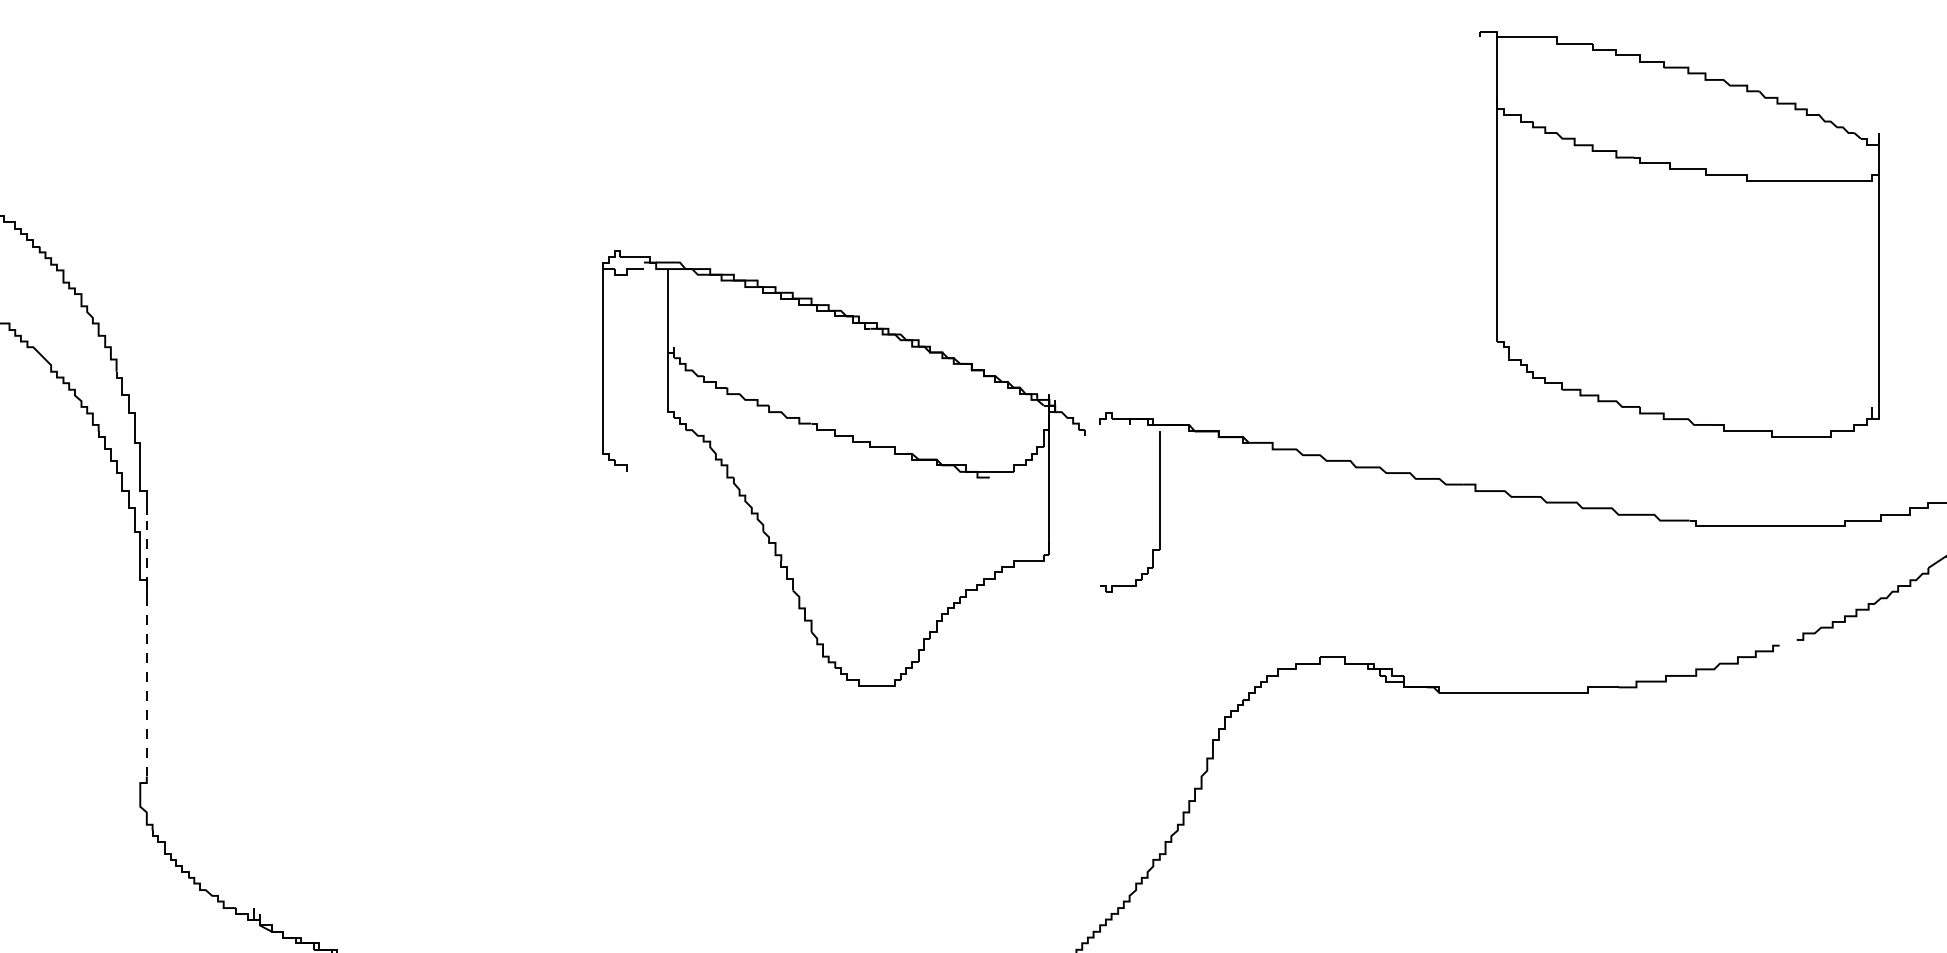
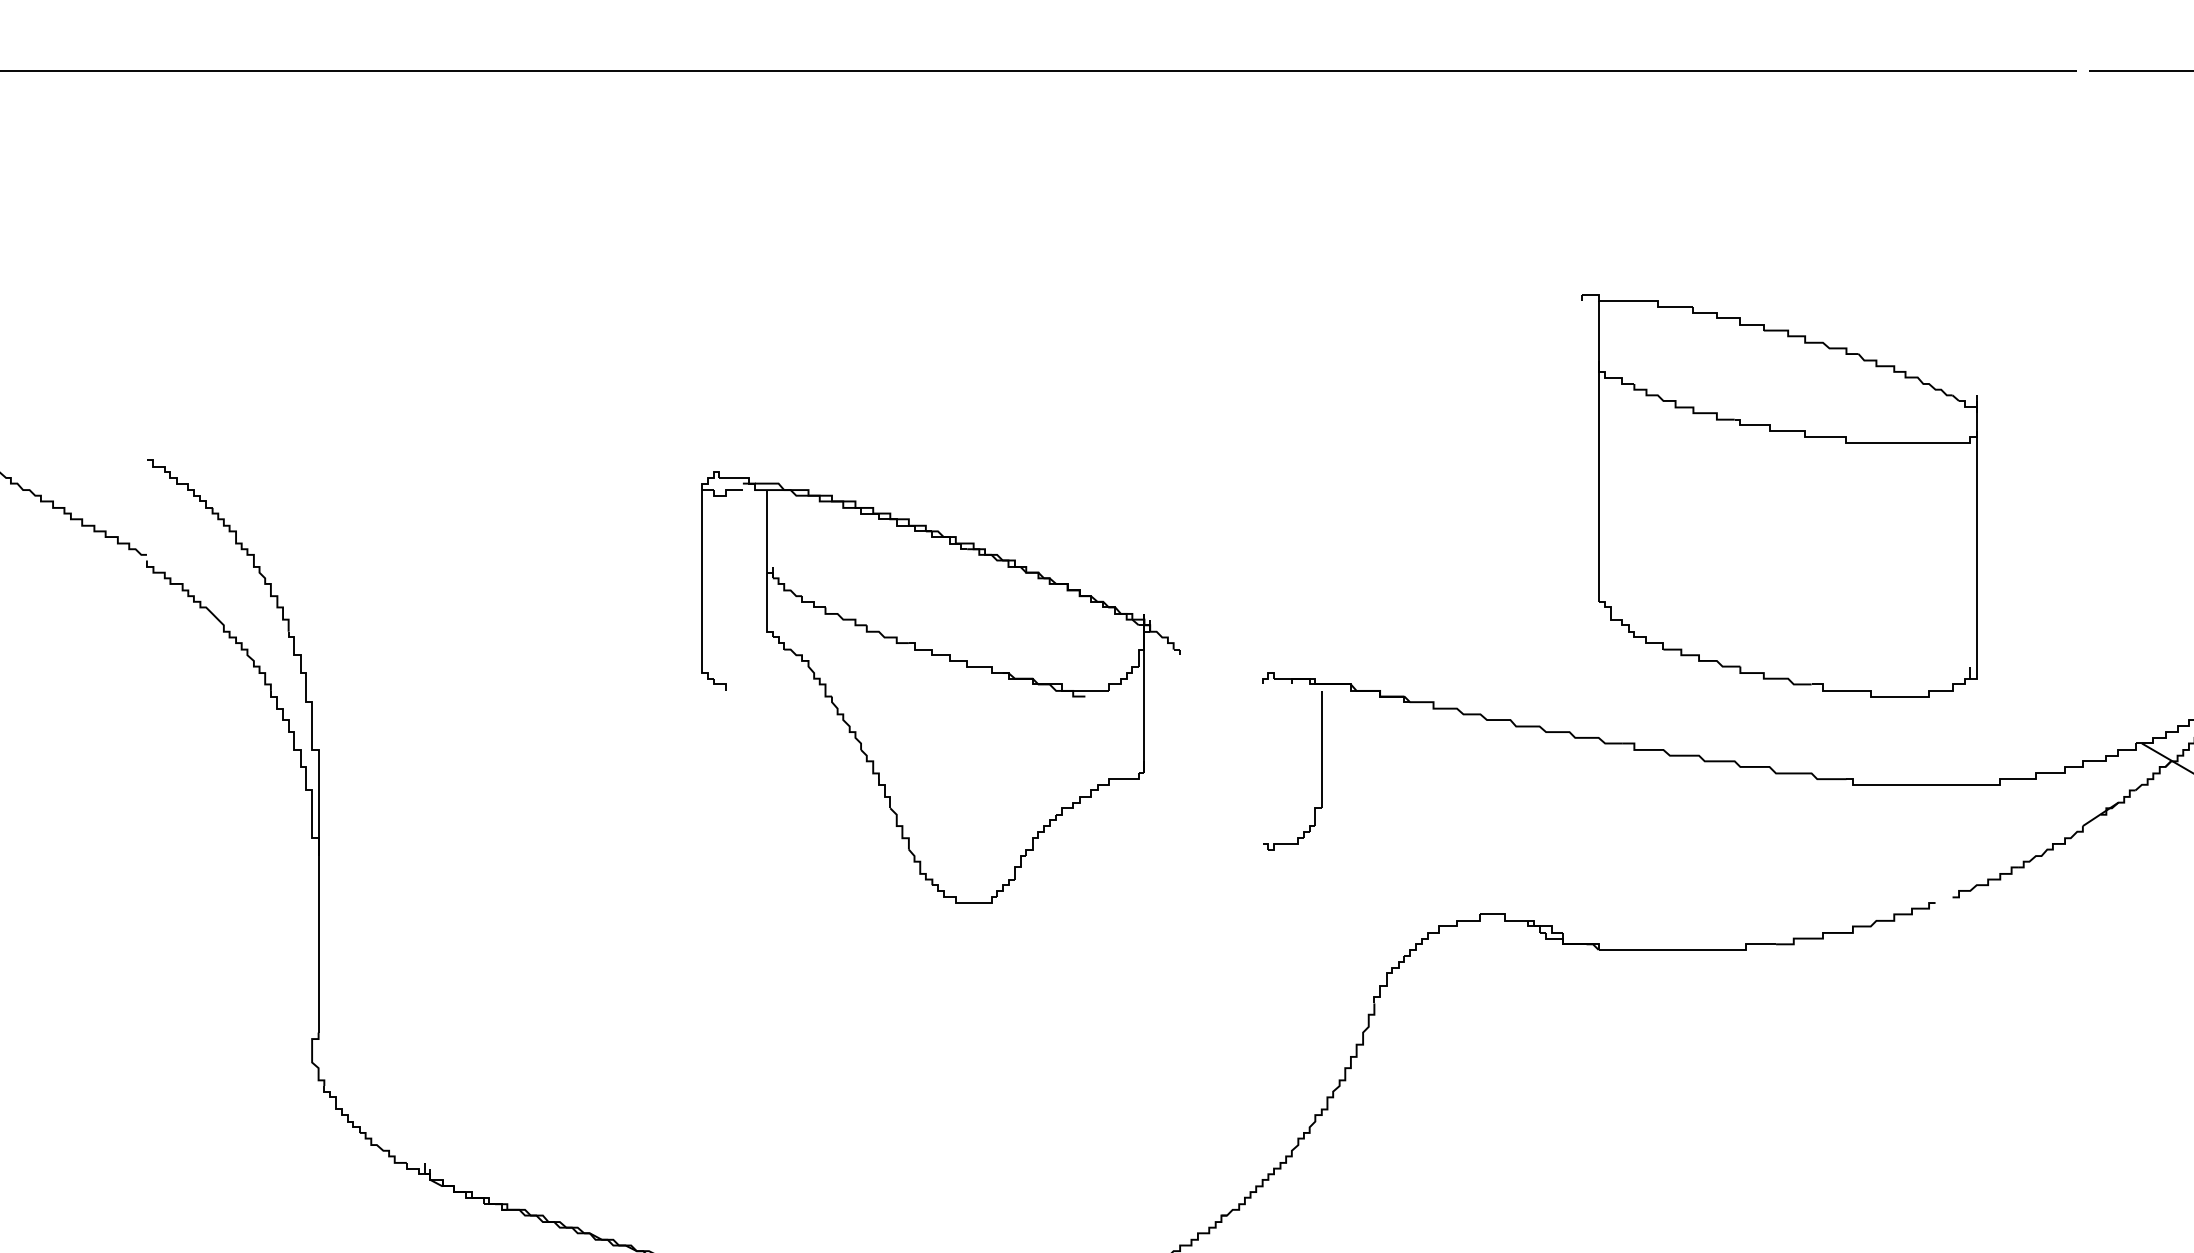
part: (1679, 234) -> (1779, 495), moved
part: (843, 468) -> (940, 687), moved
line: (146, 646) -> (318, 903), dashed -> solid

